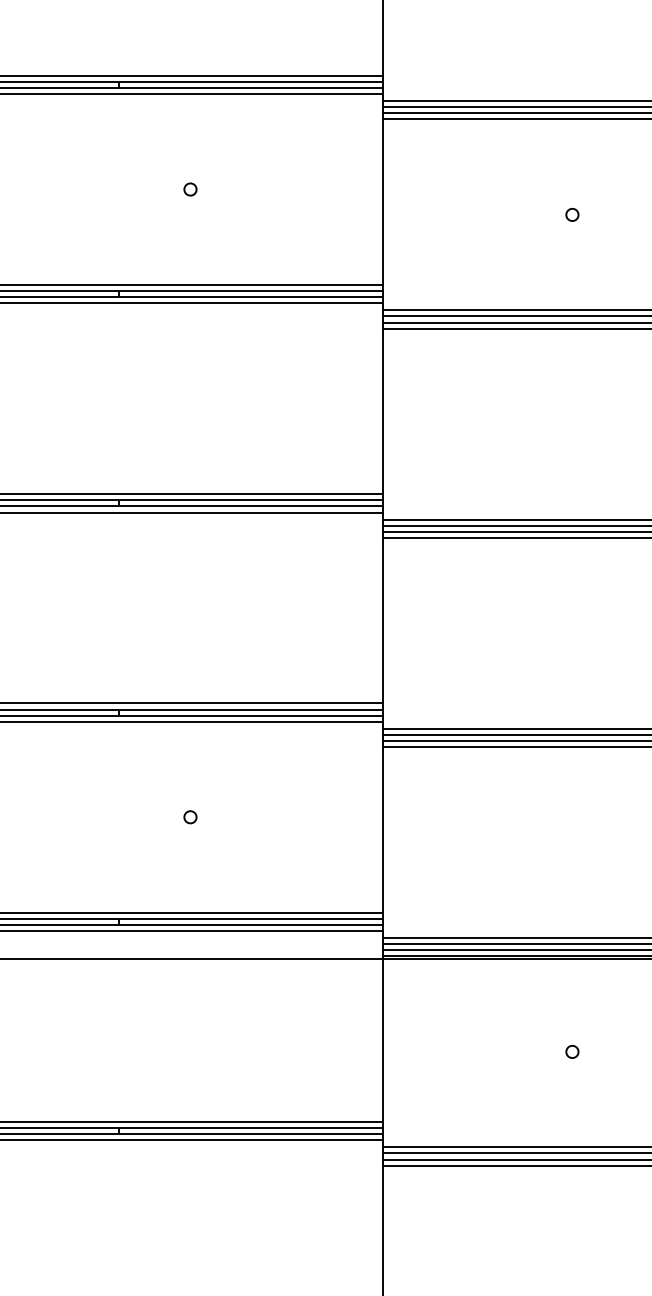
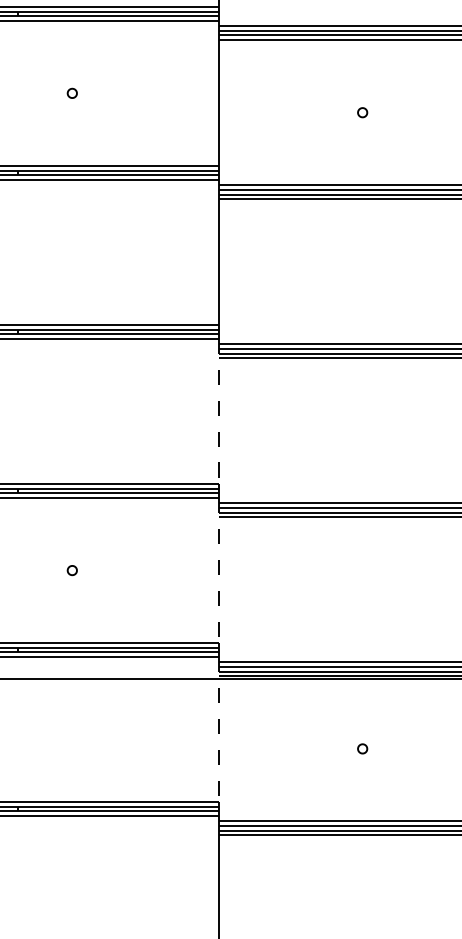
line: (383, 608) -> (219, 411), solid -> dashed
line: (383, 817) -> (219, 570), solid -> dashed
line: (383, 1027) -> (219, 730), solid -> dashed

